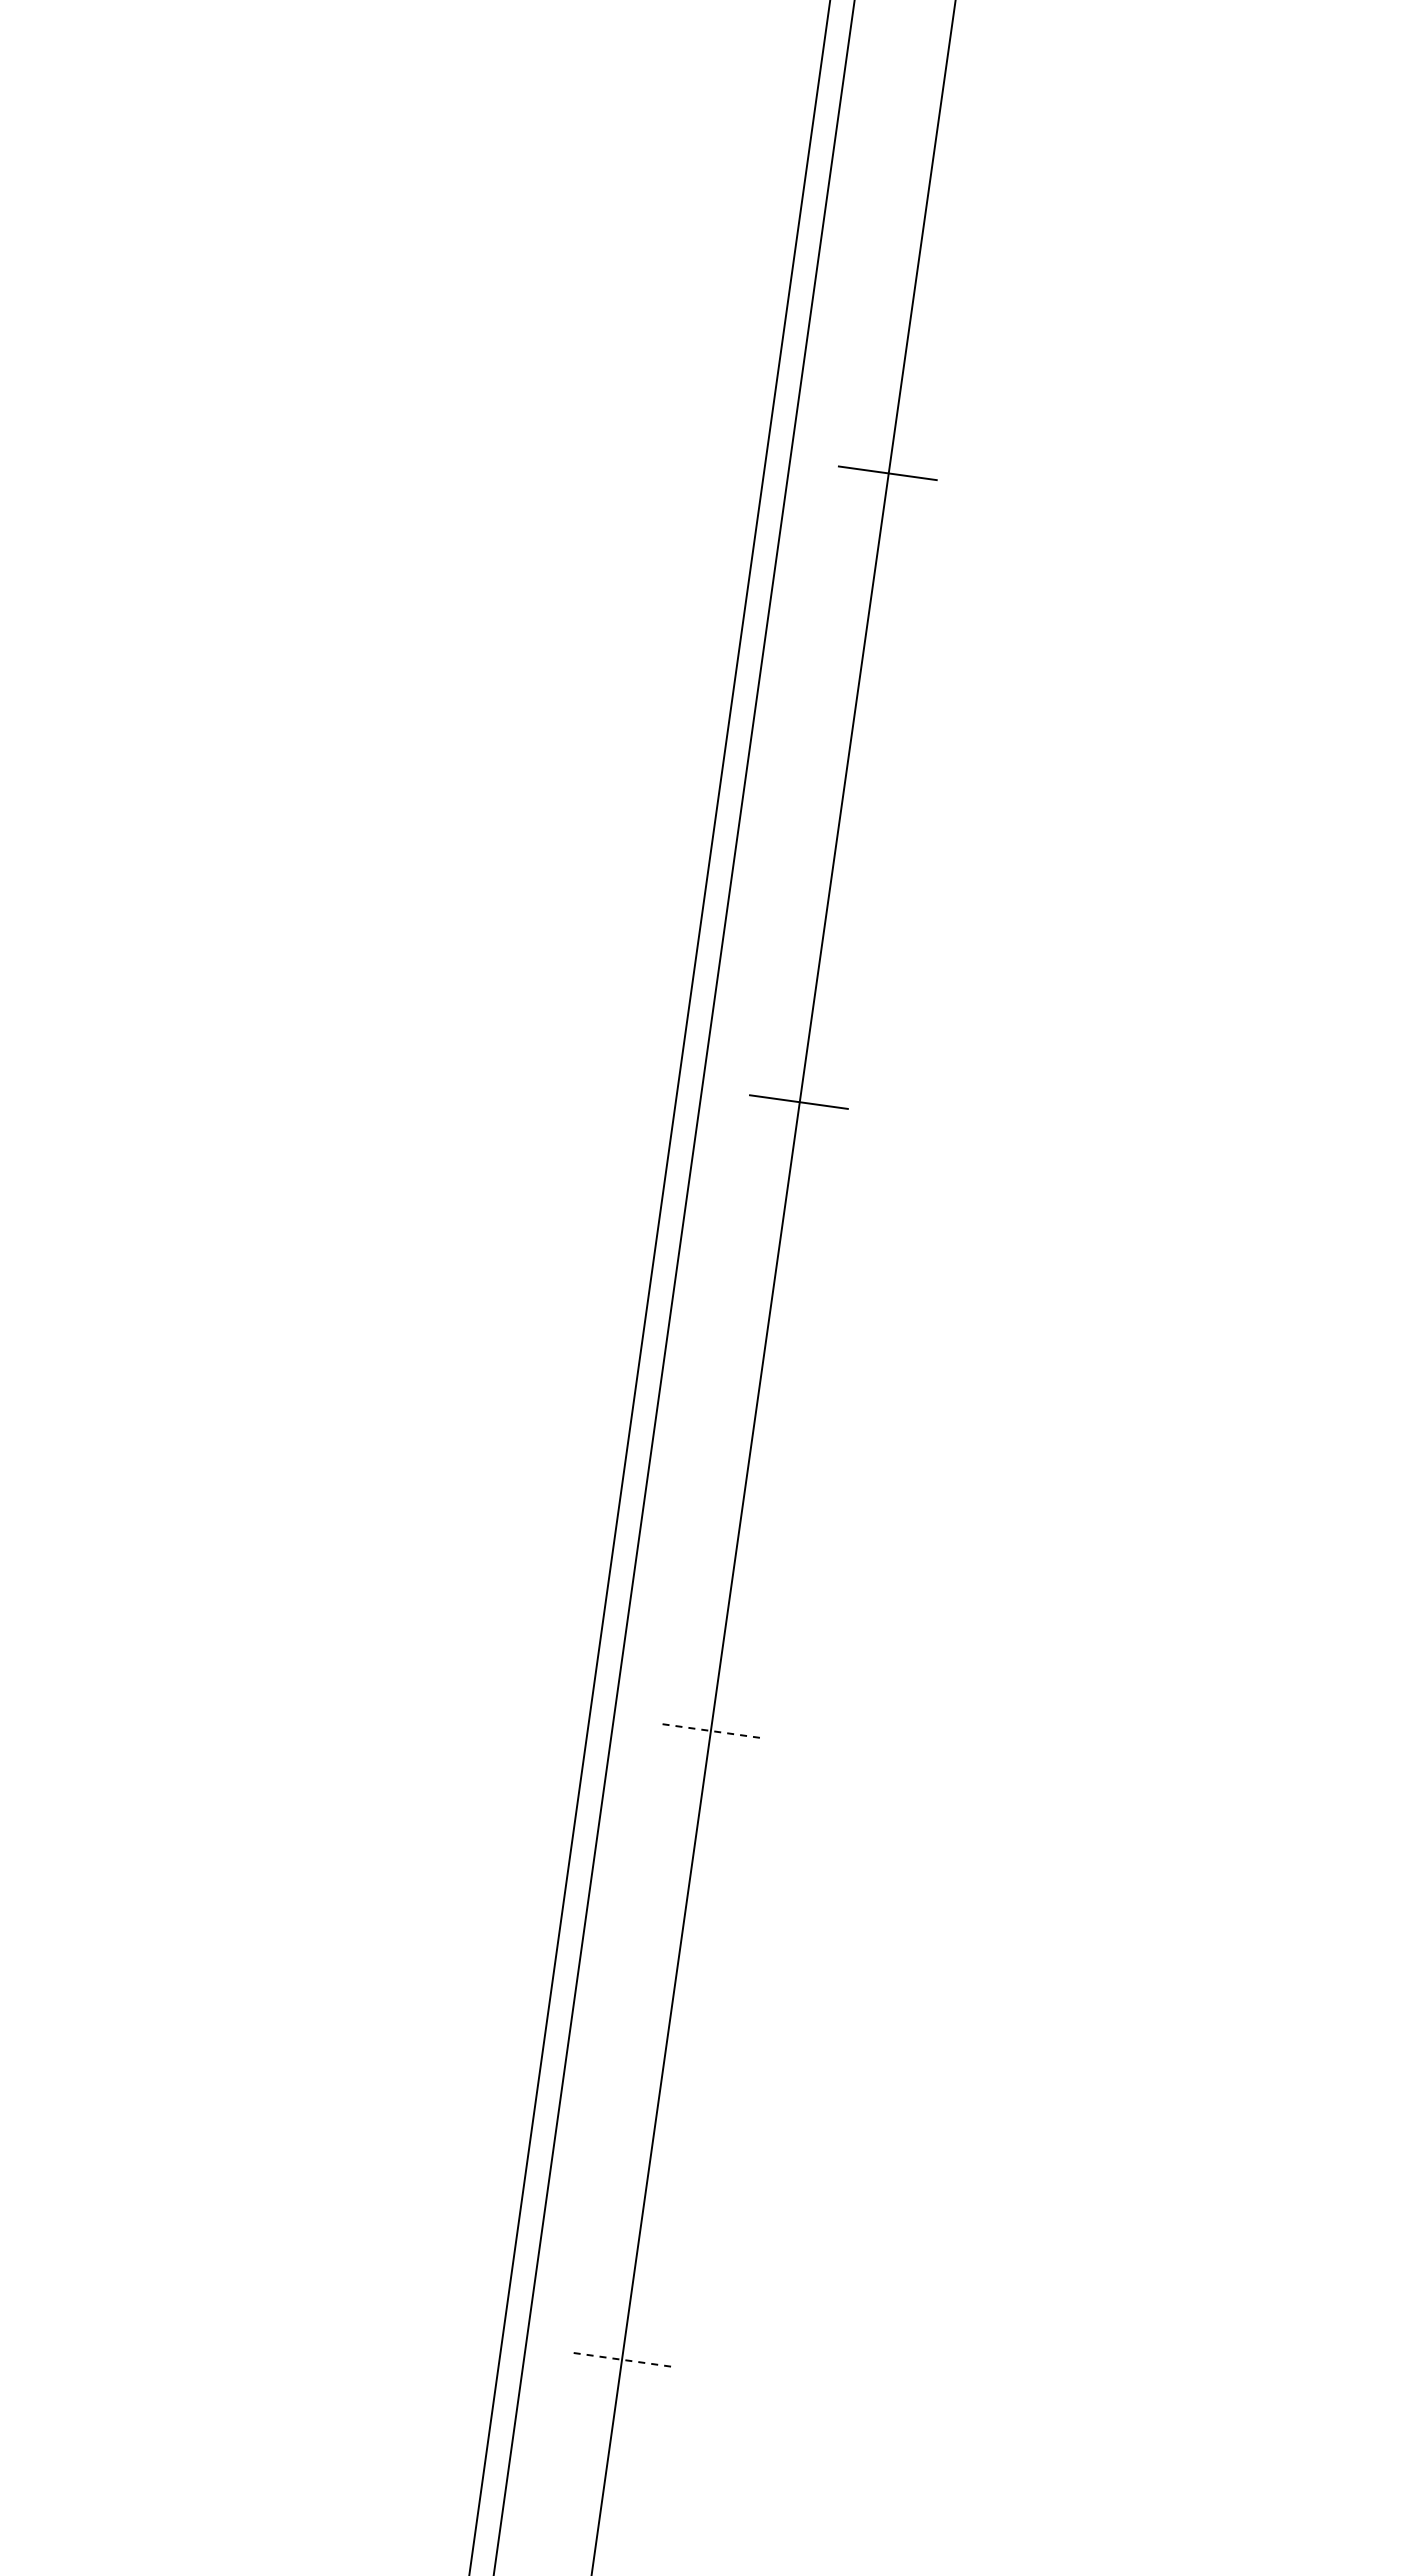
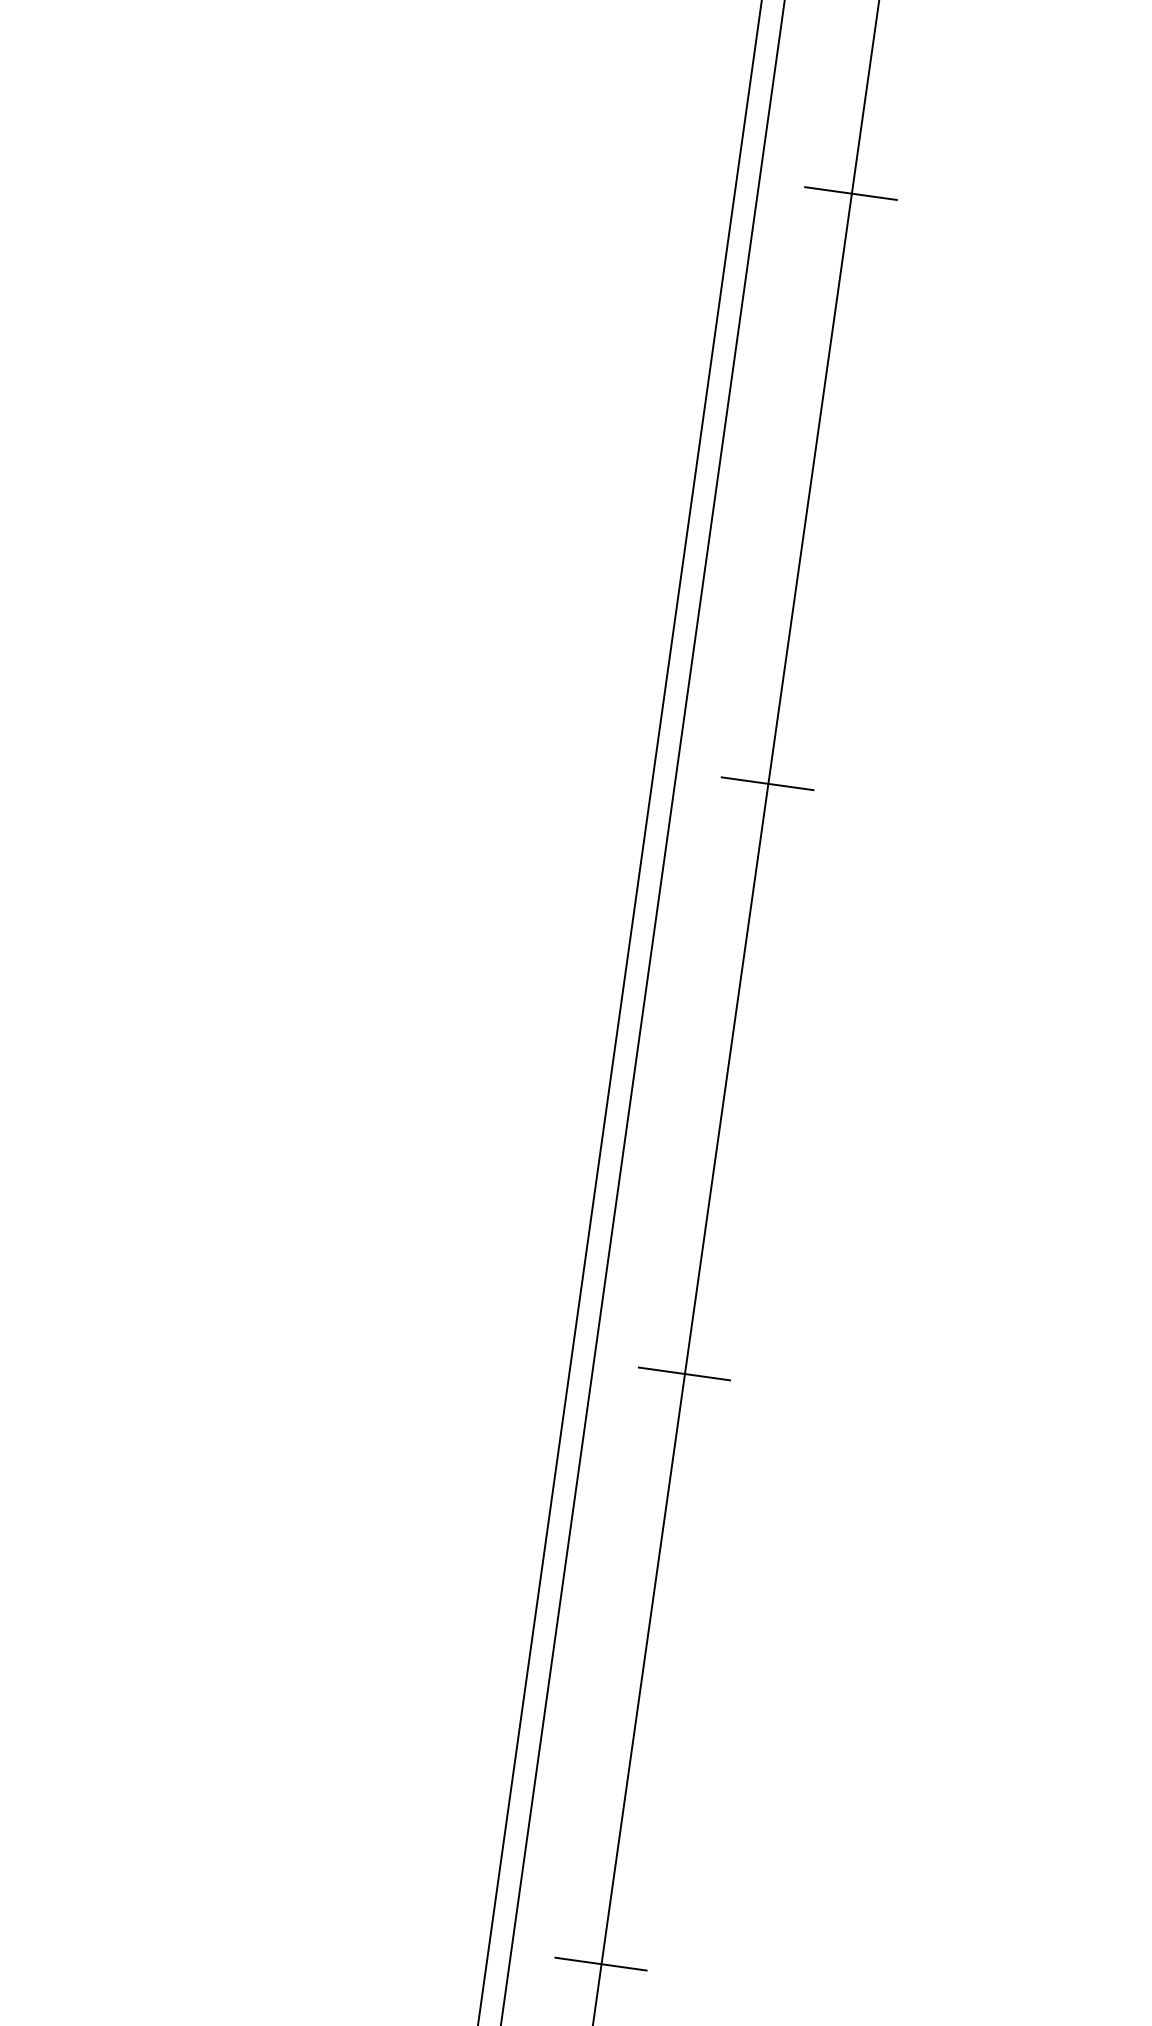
line: (709, 1730) -> (683, 1373), dashed -> solid
line: (620, 2359) -> (600, 1963), dashed -> solid

